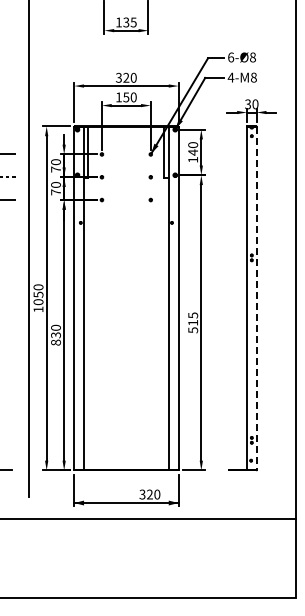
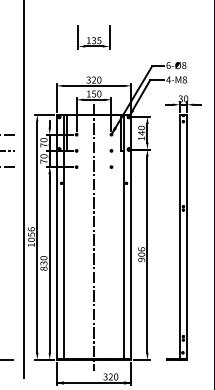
text: (38, 287) -> (31, 229), 1050 -> 1056
line: (256, 298) -> (186, 237), dashed -> solid
line: (126, 299) -> (94, 237), added
text: (193, 322) -> (141, 254), 515 -> 906

